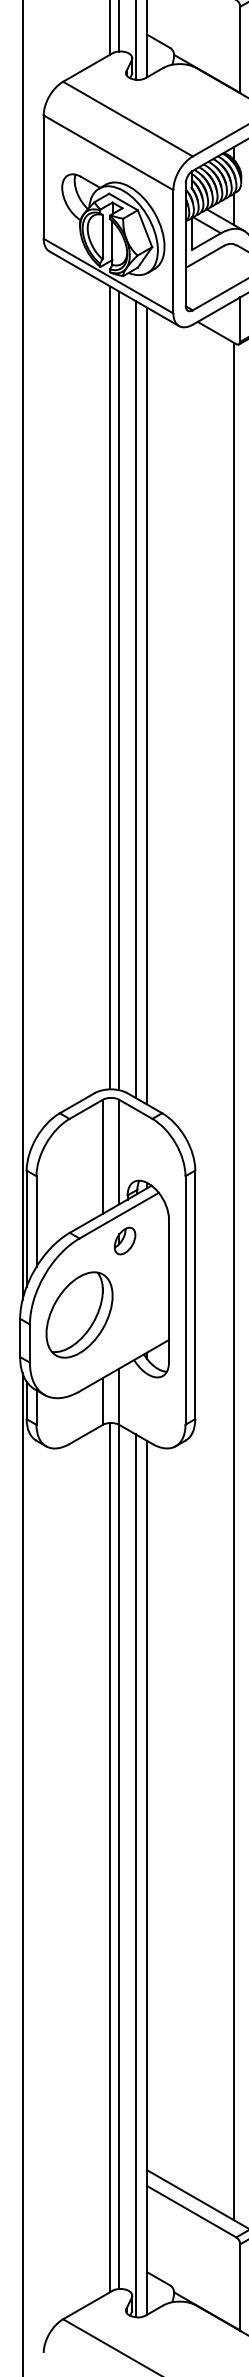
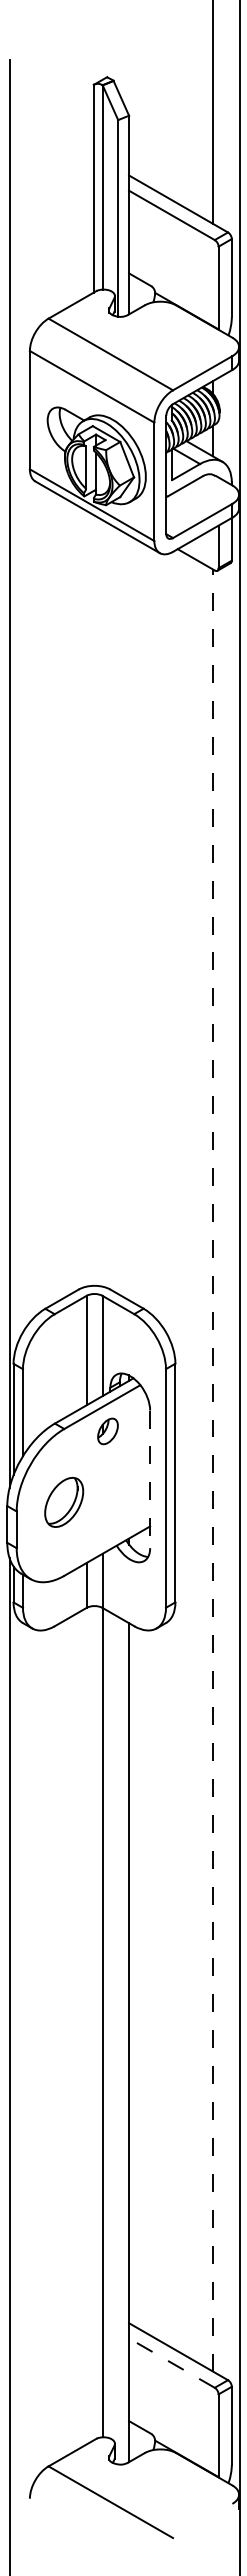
line: (109, 687) -> (93, 900), removed
line: (119, 691) -> (102, 903), removed
line: (136, 699) -> (118, 911), removed
line: (147, 705) -> (129, 917), removed
line: (233, 1280) -> (212, 1469), solid -> dashed
line: (169, 1291) -> (150, 1479), solid -> dashed
part: (78, 1315) -> (63, 1502), size x0.6
line: (109, 1857) -> (93, 2023), removed
line: (136, 1875) -> (118, 2040), removed
line: (191, 2211) -> (171, 2362), solid -> dashed

